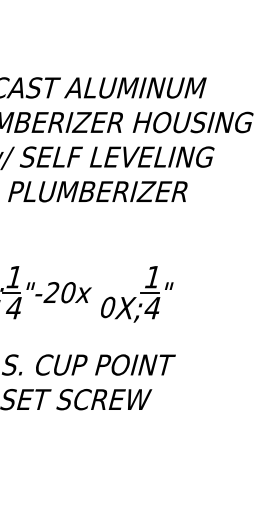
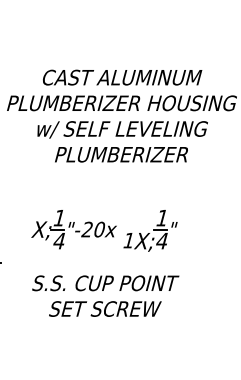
text: (107, 307) -> (128, 240), 0 -> 1

